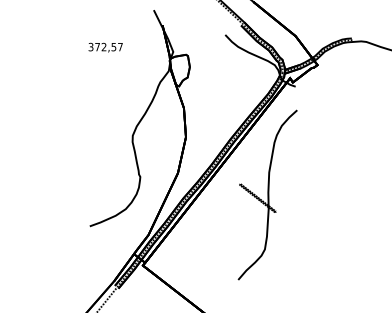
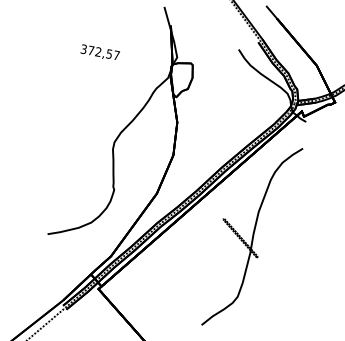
text: (105, 47) -> (99, 52), moved

